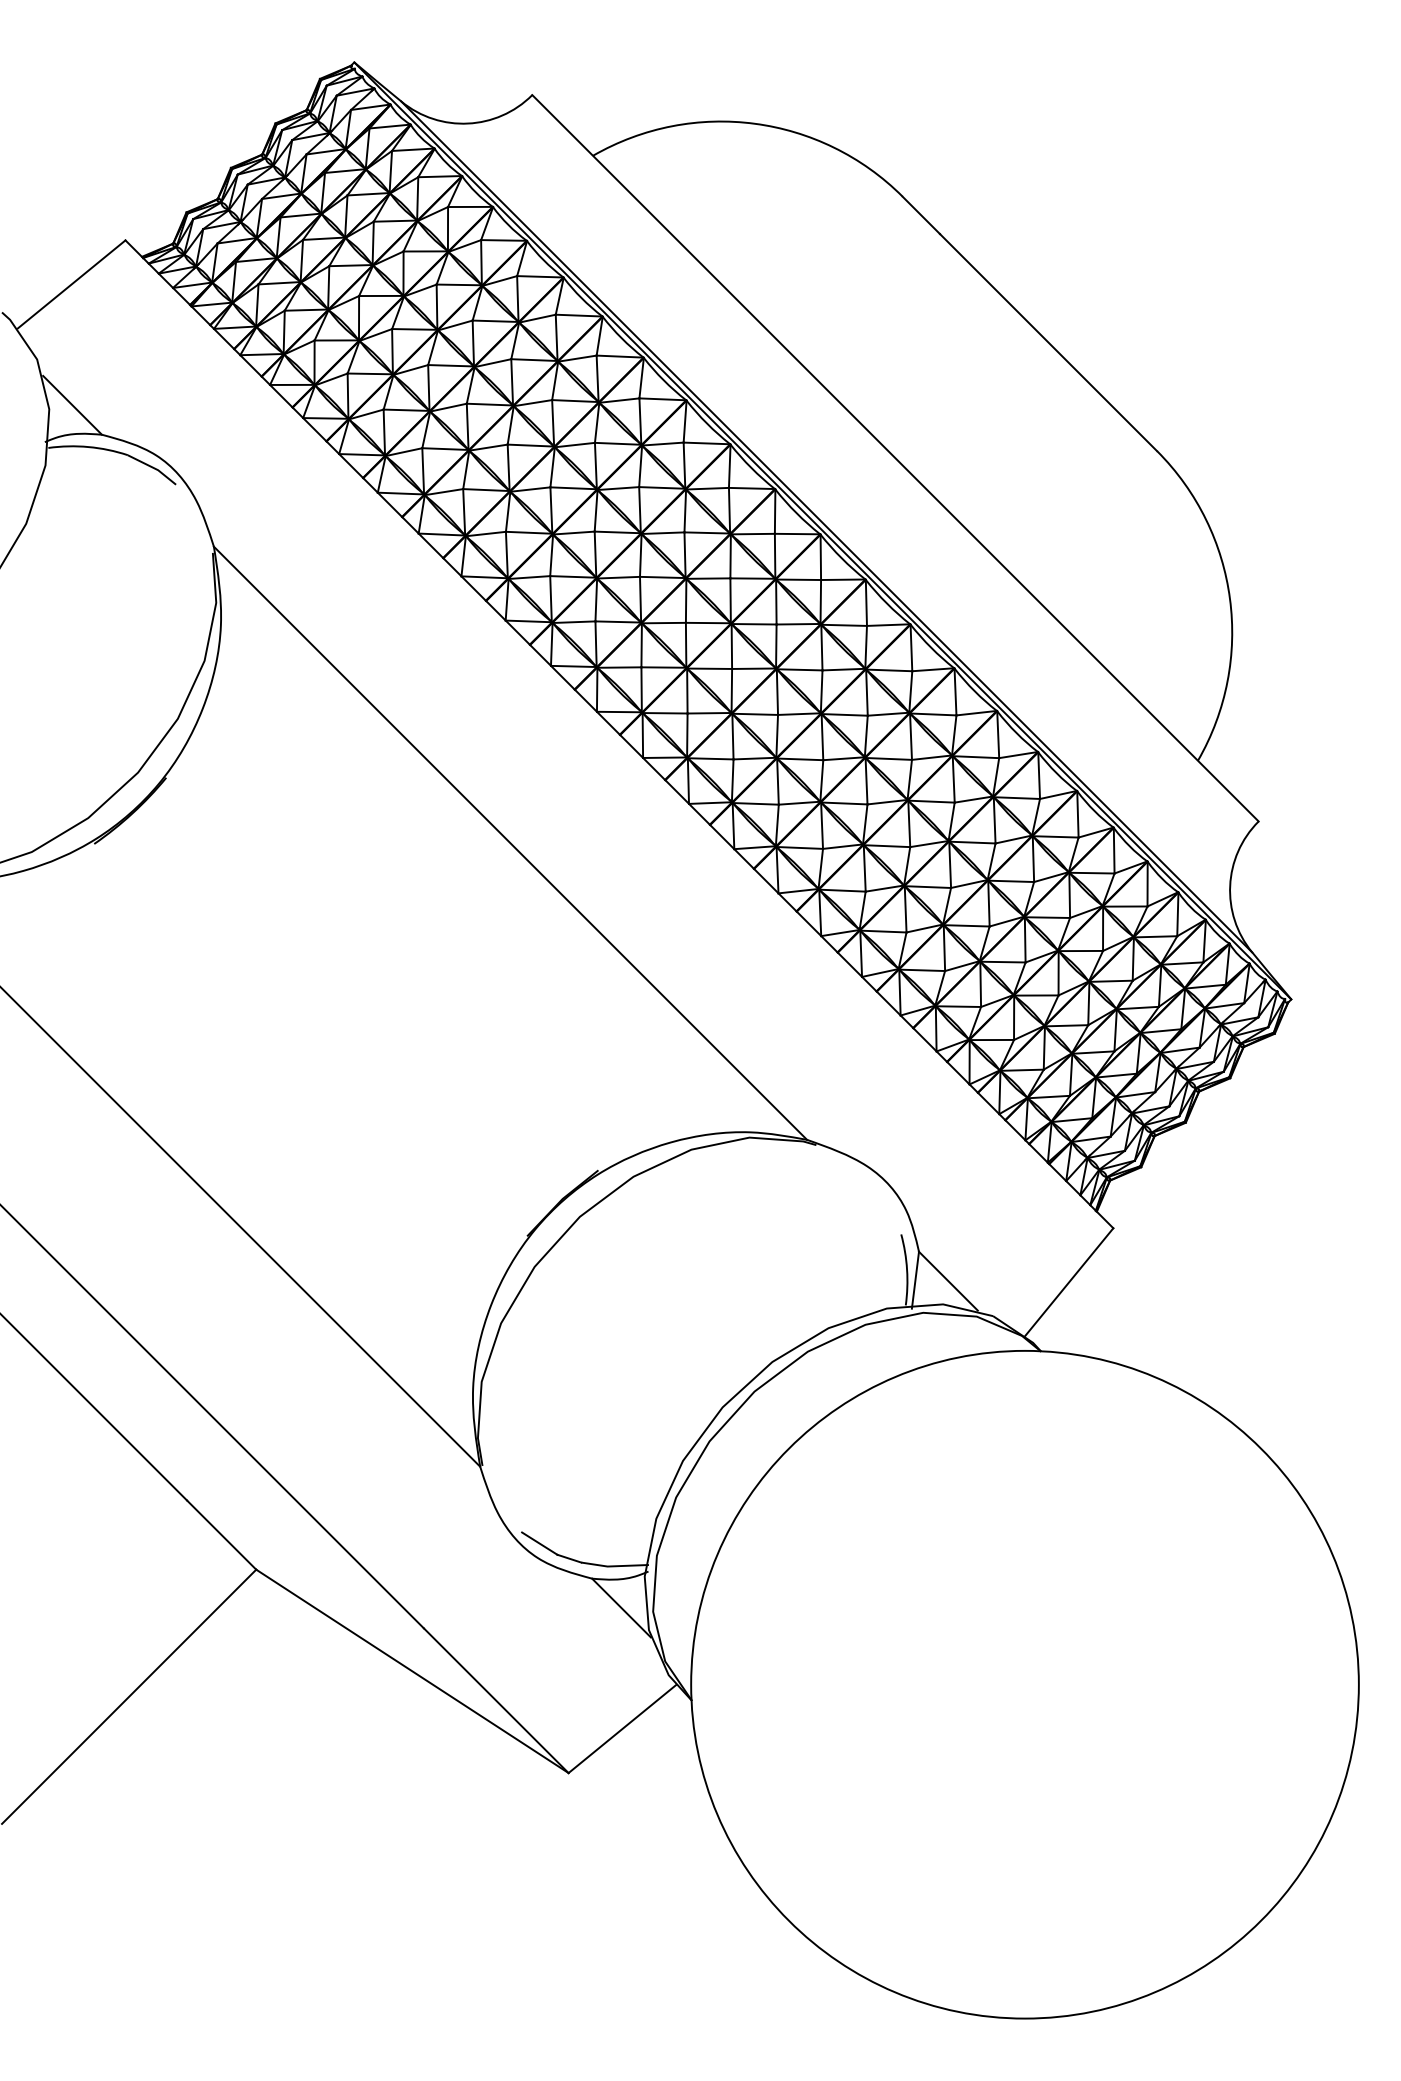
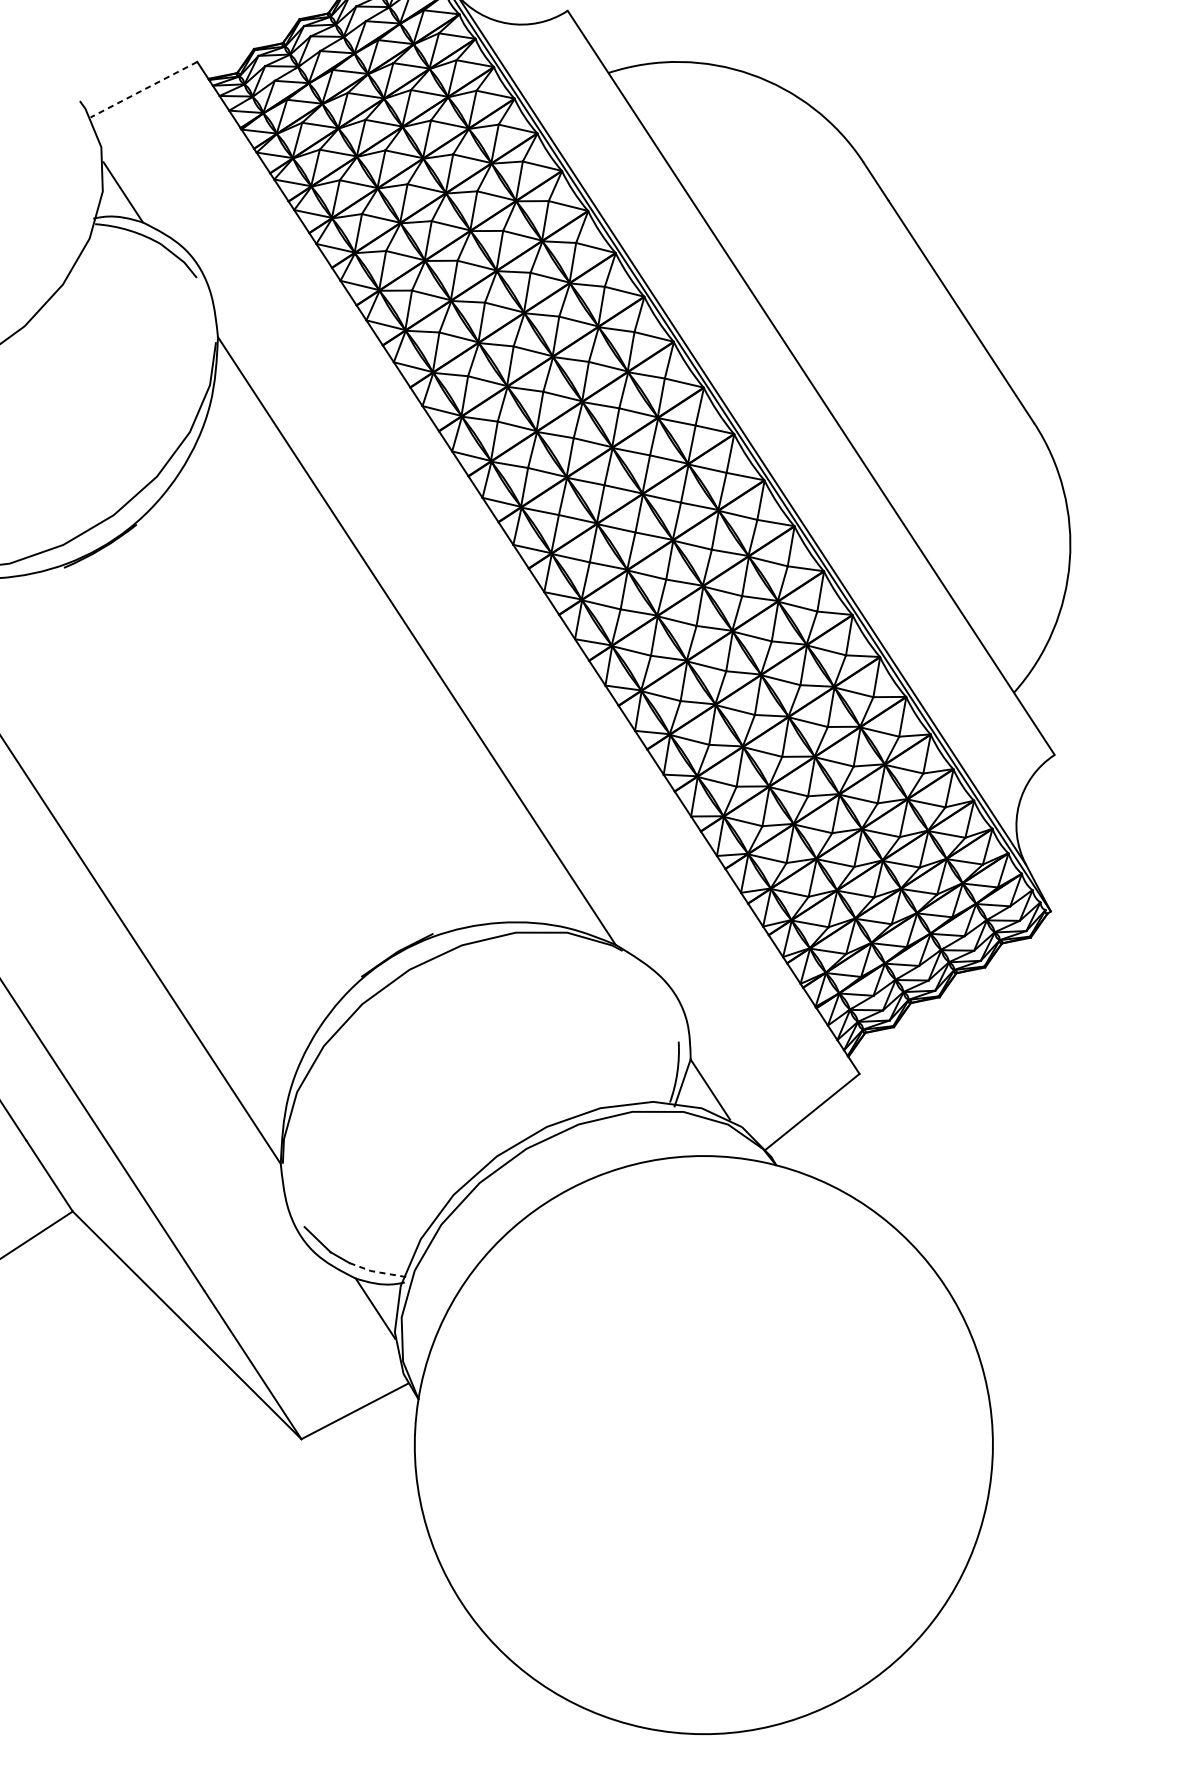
line: (71, 284) -> (143, 89), solid -> dashed
line: (614, 1566) -> (376, 1272), solid -> dashed

